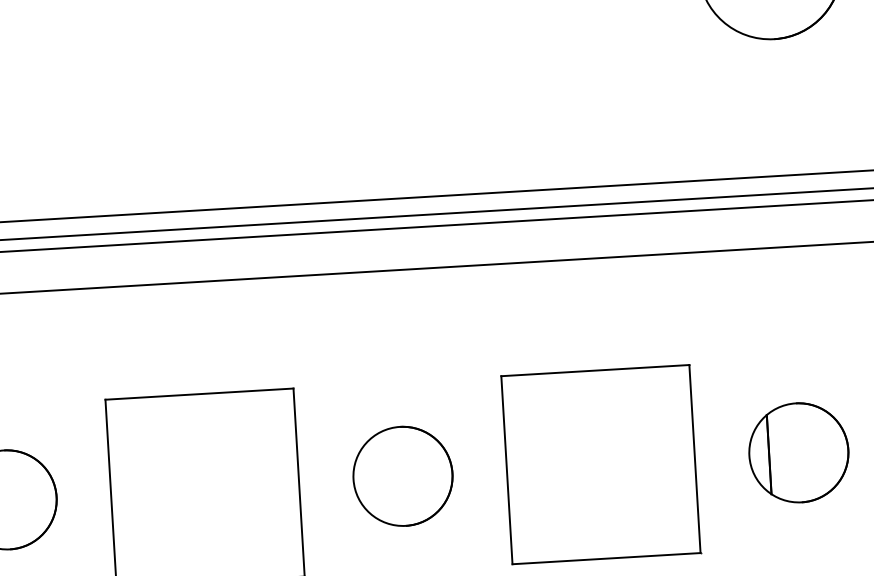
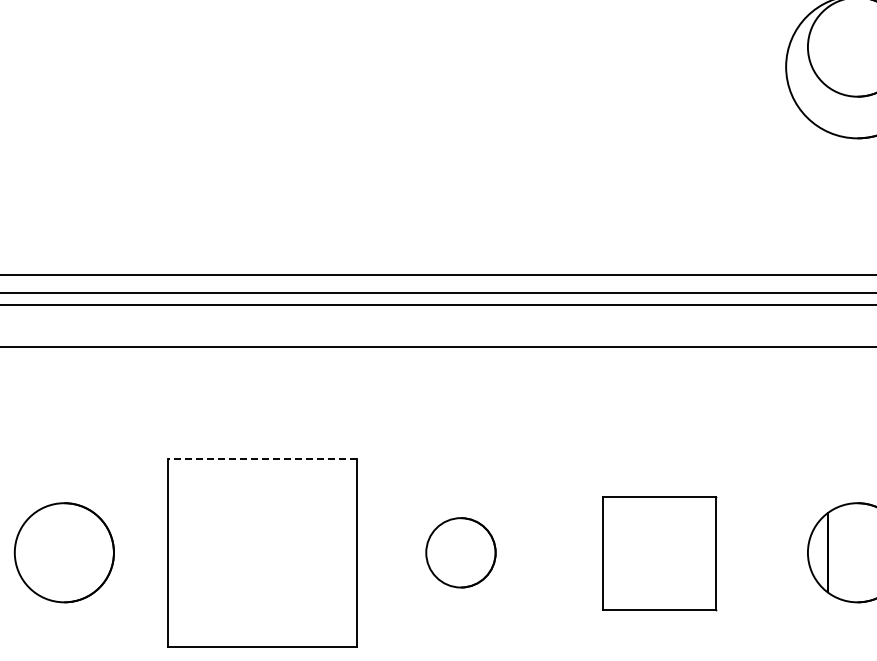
line: (199, 394) -> (262, 458), solid -> dashed
part: (601, 465) -> (659, 553), size x0.6
circle: (402, 476) -> (460, 552), size x0.7

